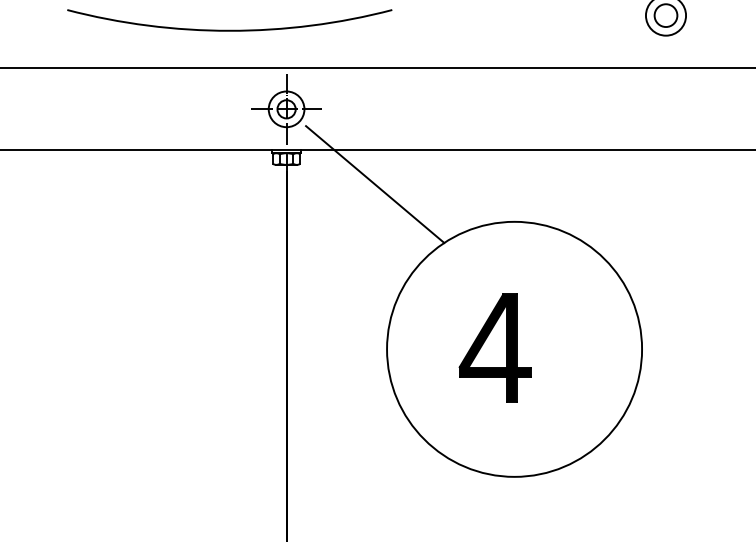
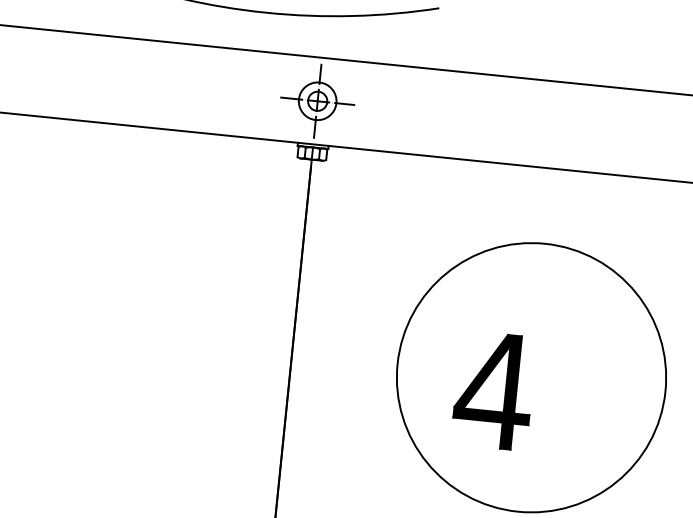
line: (375, 184) -> (403, 189), removed
part: (494, 347) -> (493, 389), moved

